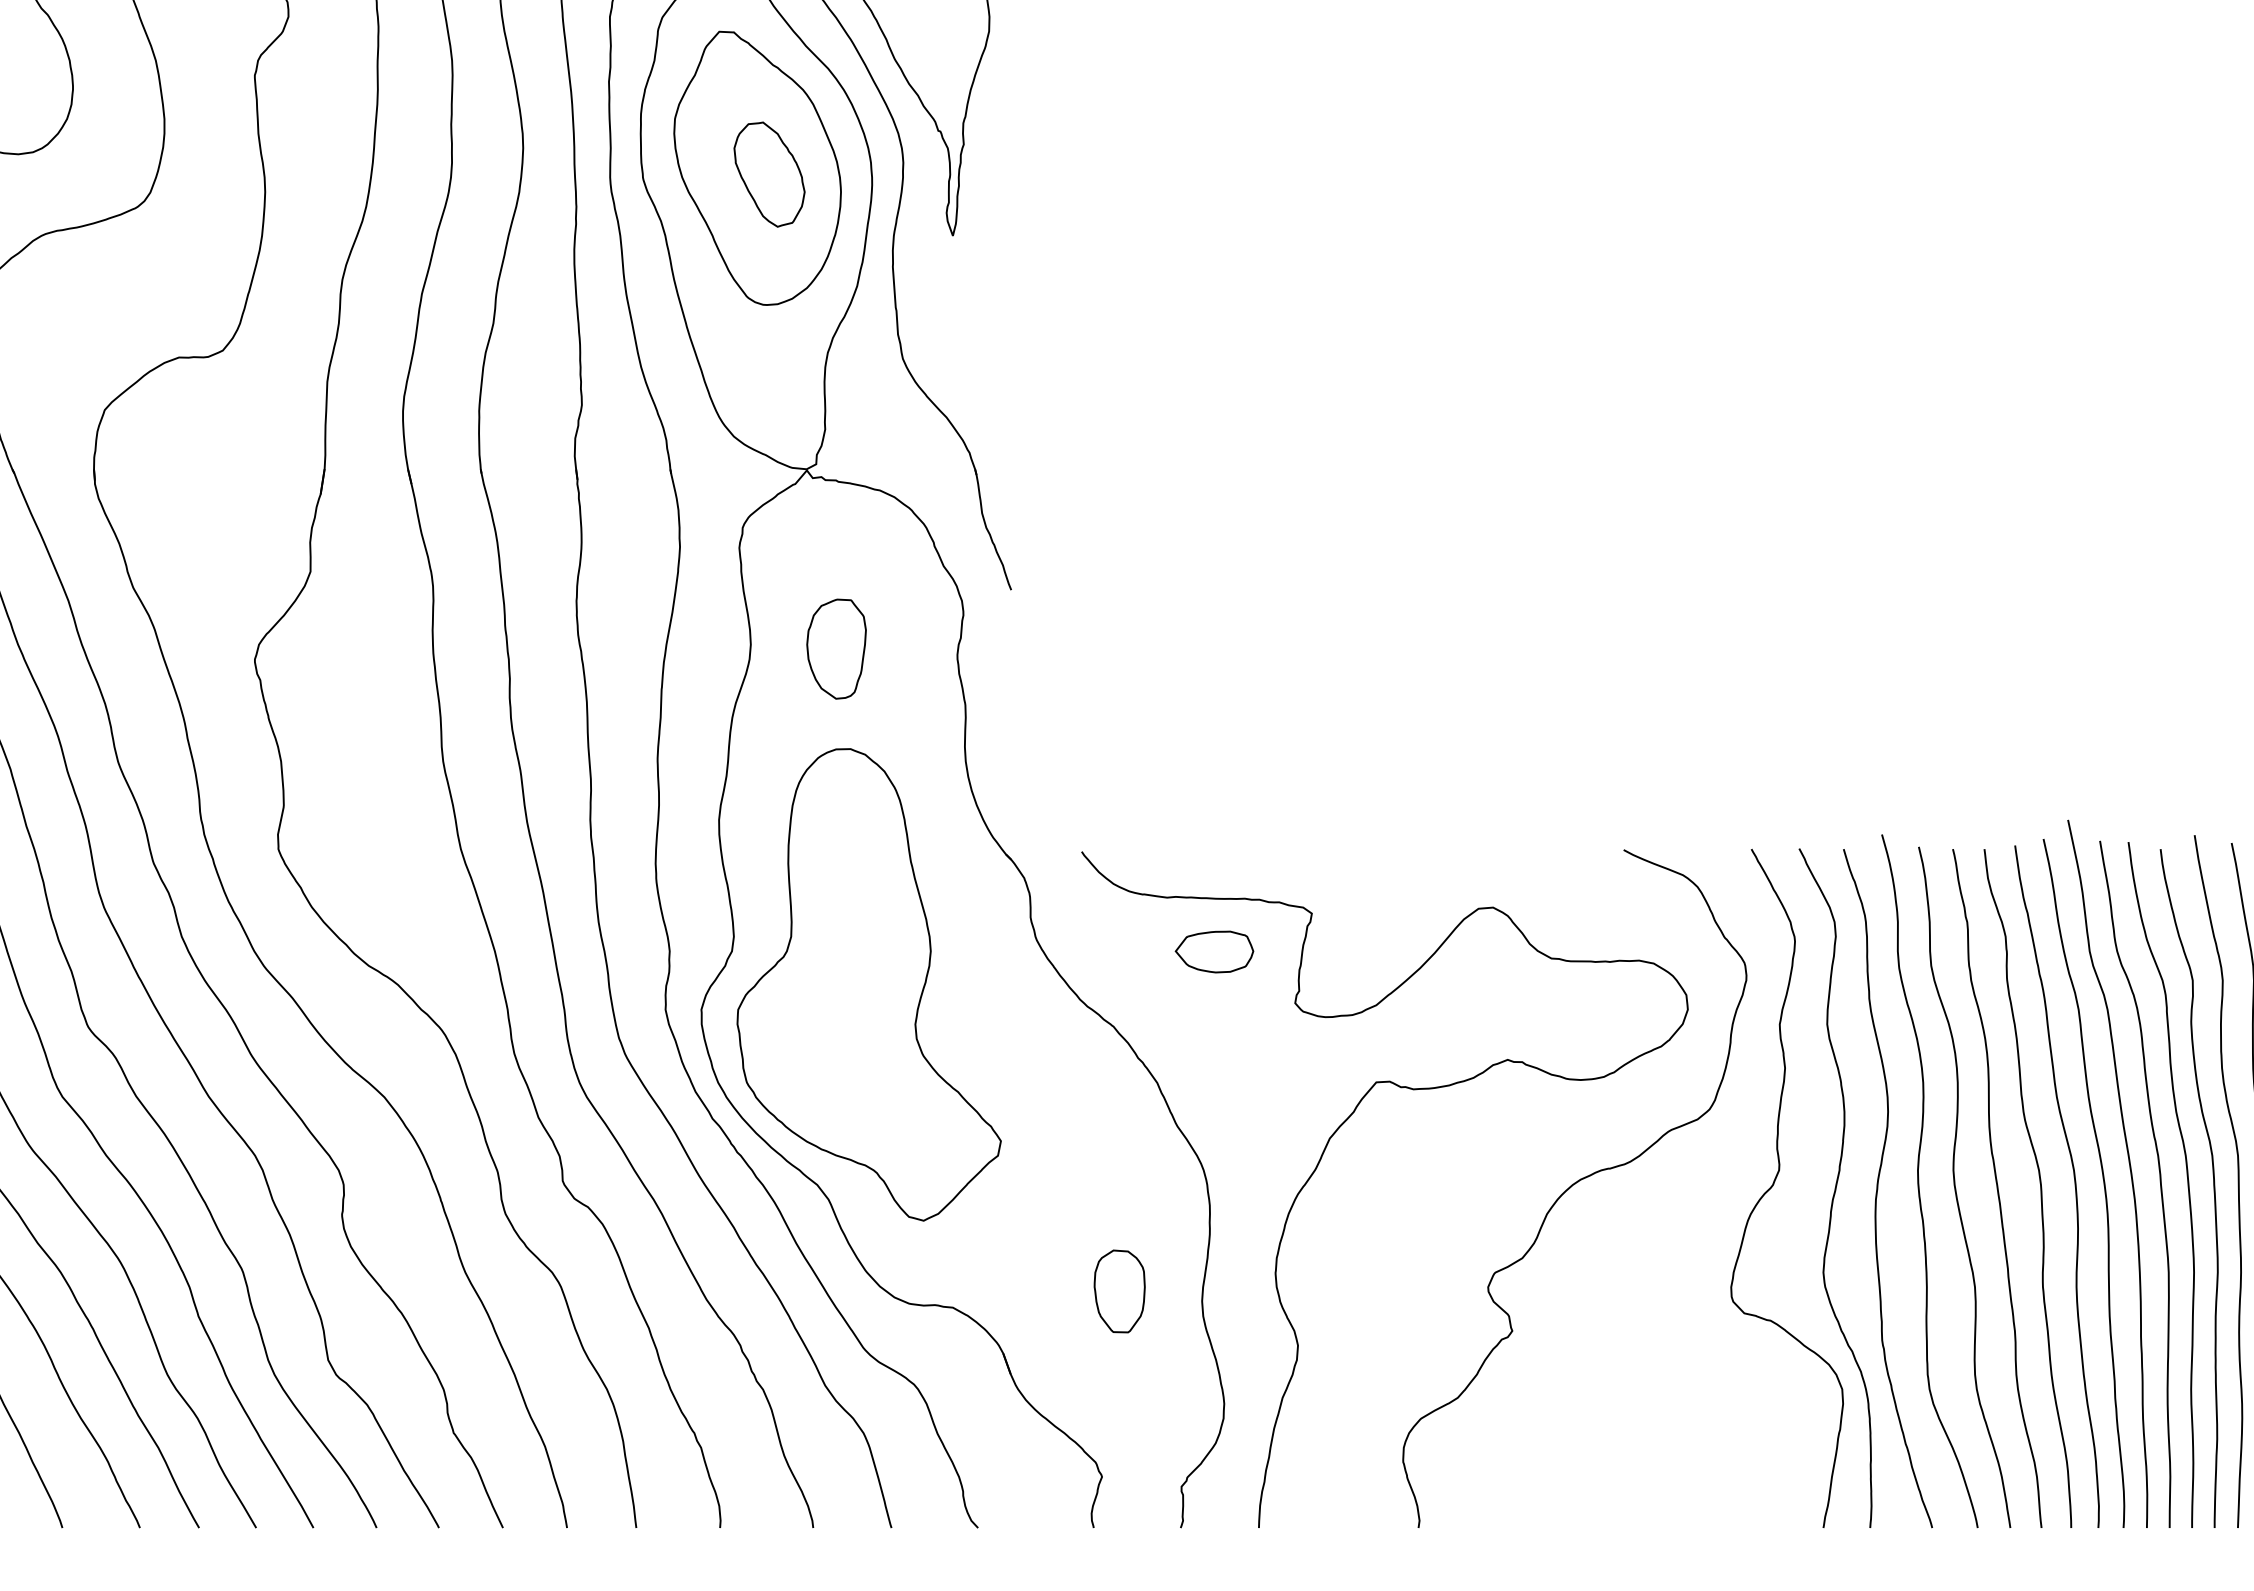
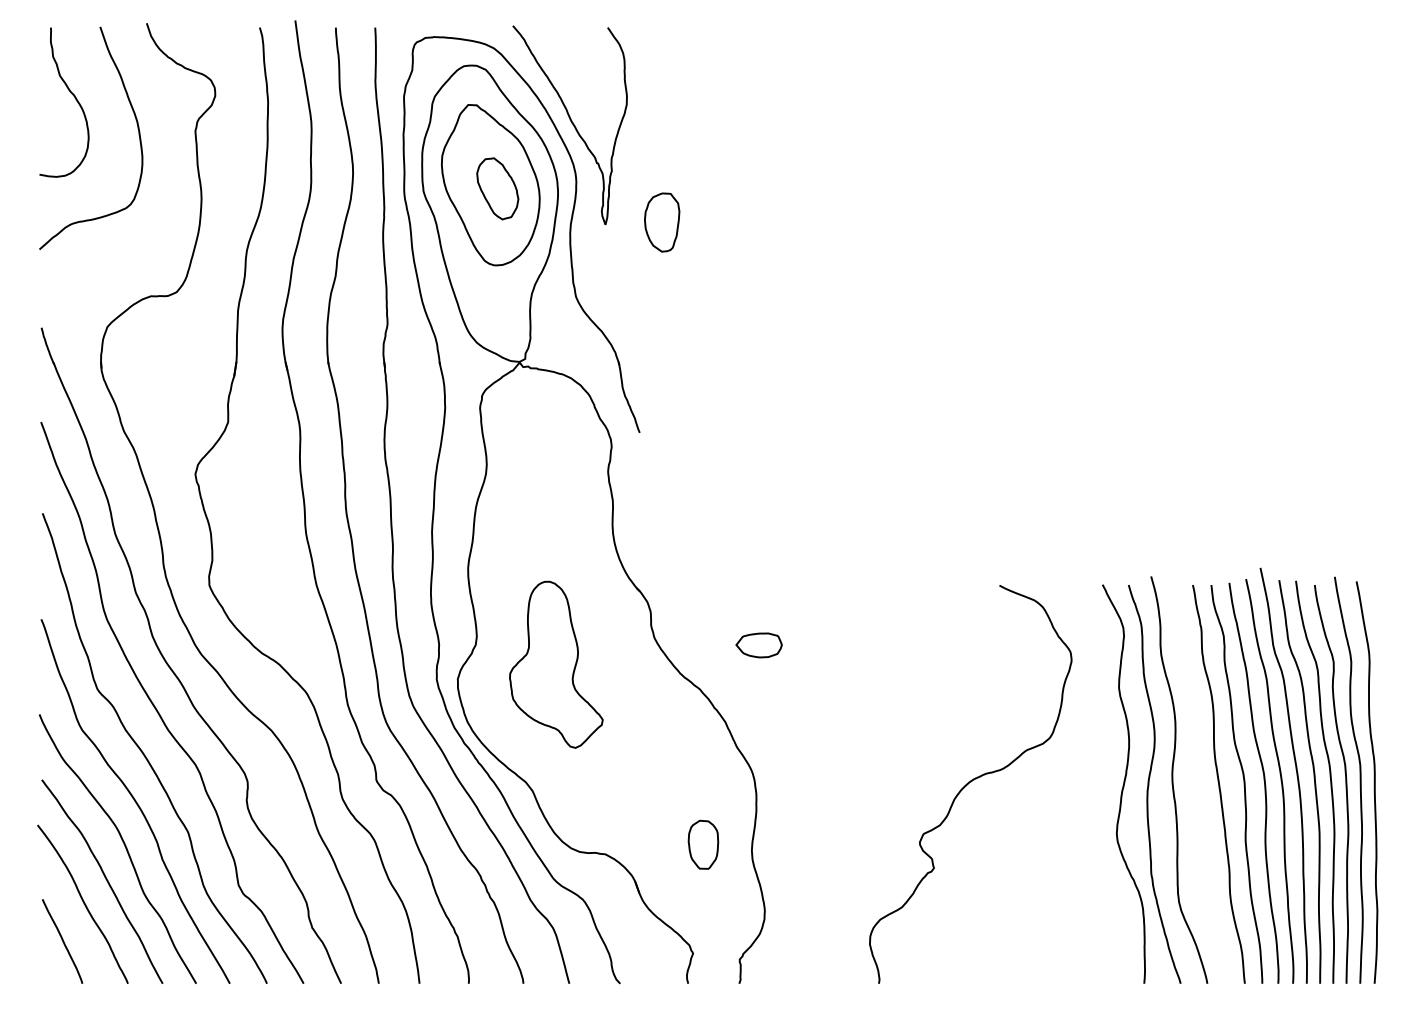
part: (837, 649) -> (662, 222), moved
part: (869, 984) -> (556, 664), size x0.6
curve: (1322, 1159) -> (822, 767), removed
curve: (1775, 1185) -> (1088, 782), removed
curve: (1957, 1188) -> (1195, 784), removed

